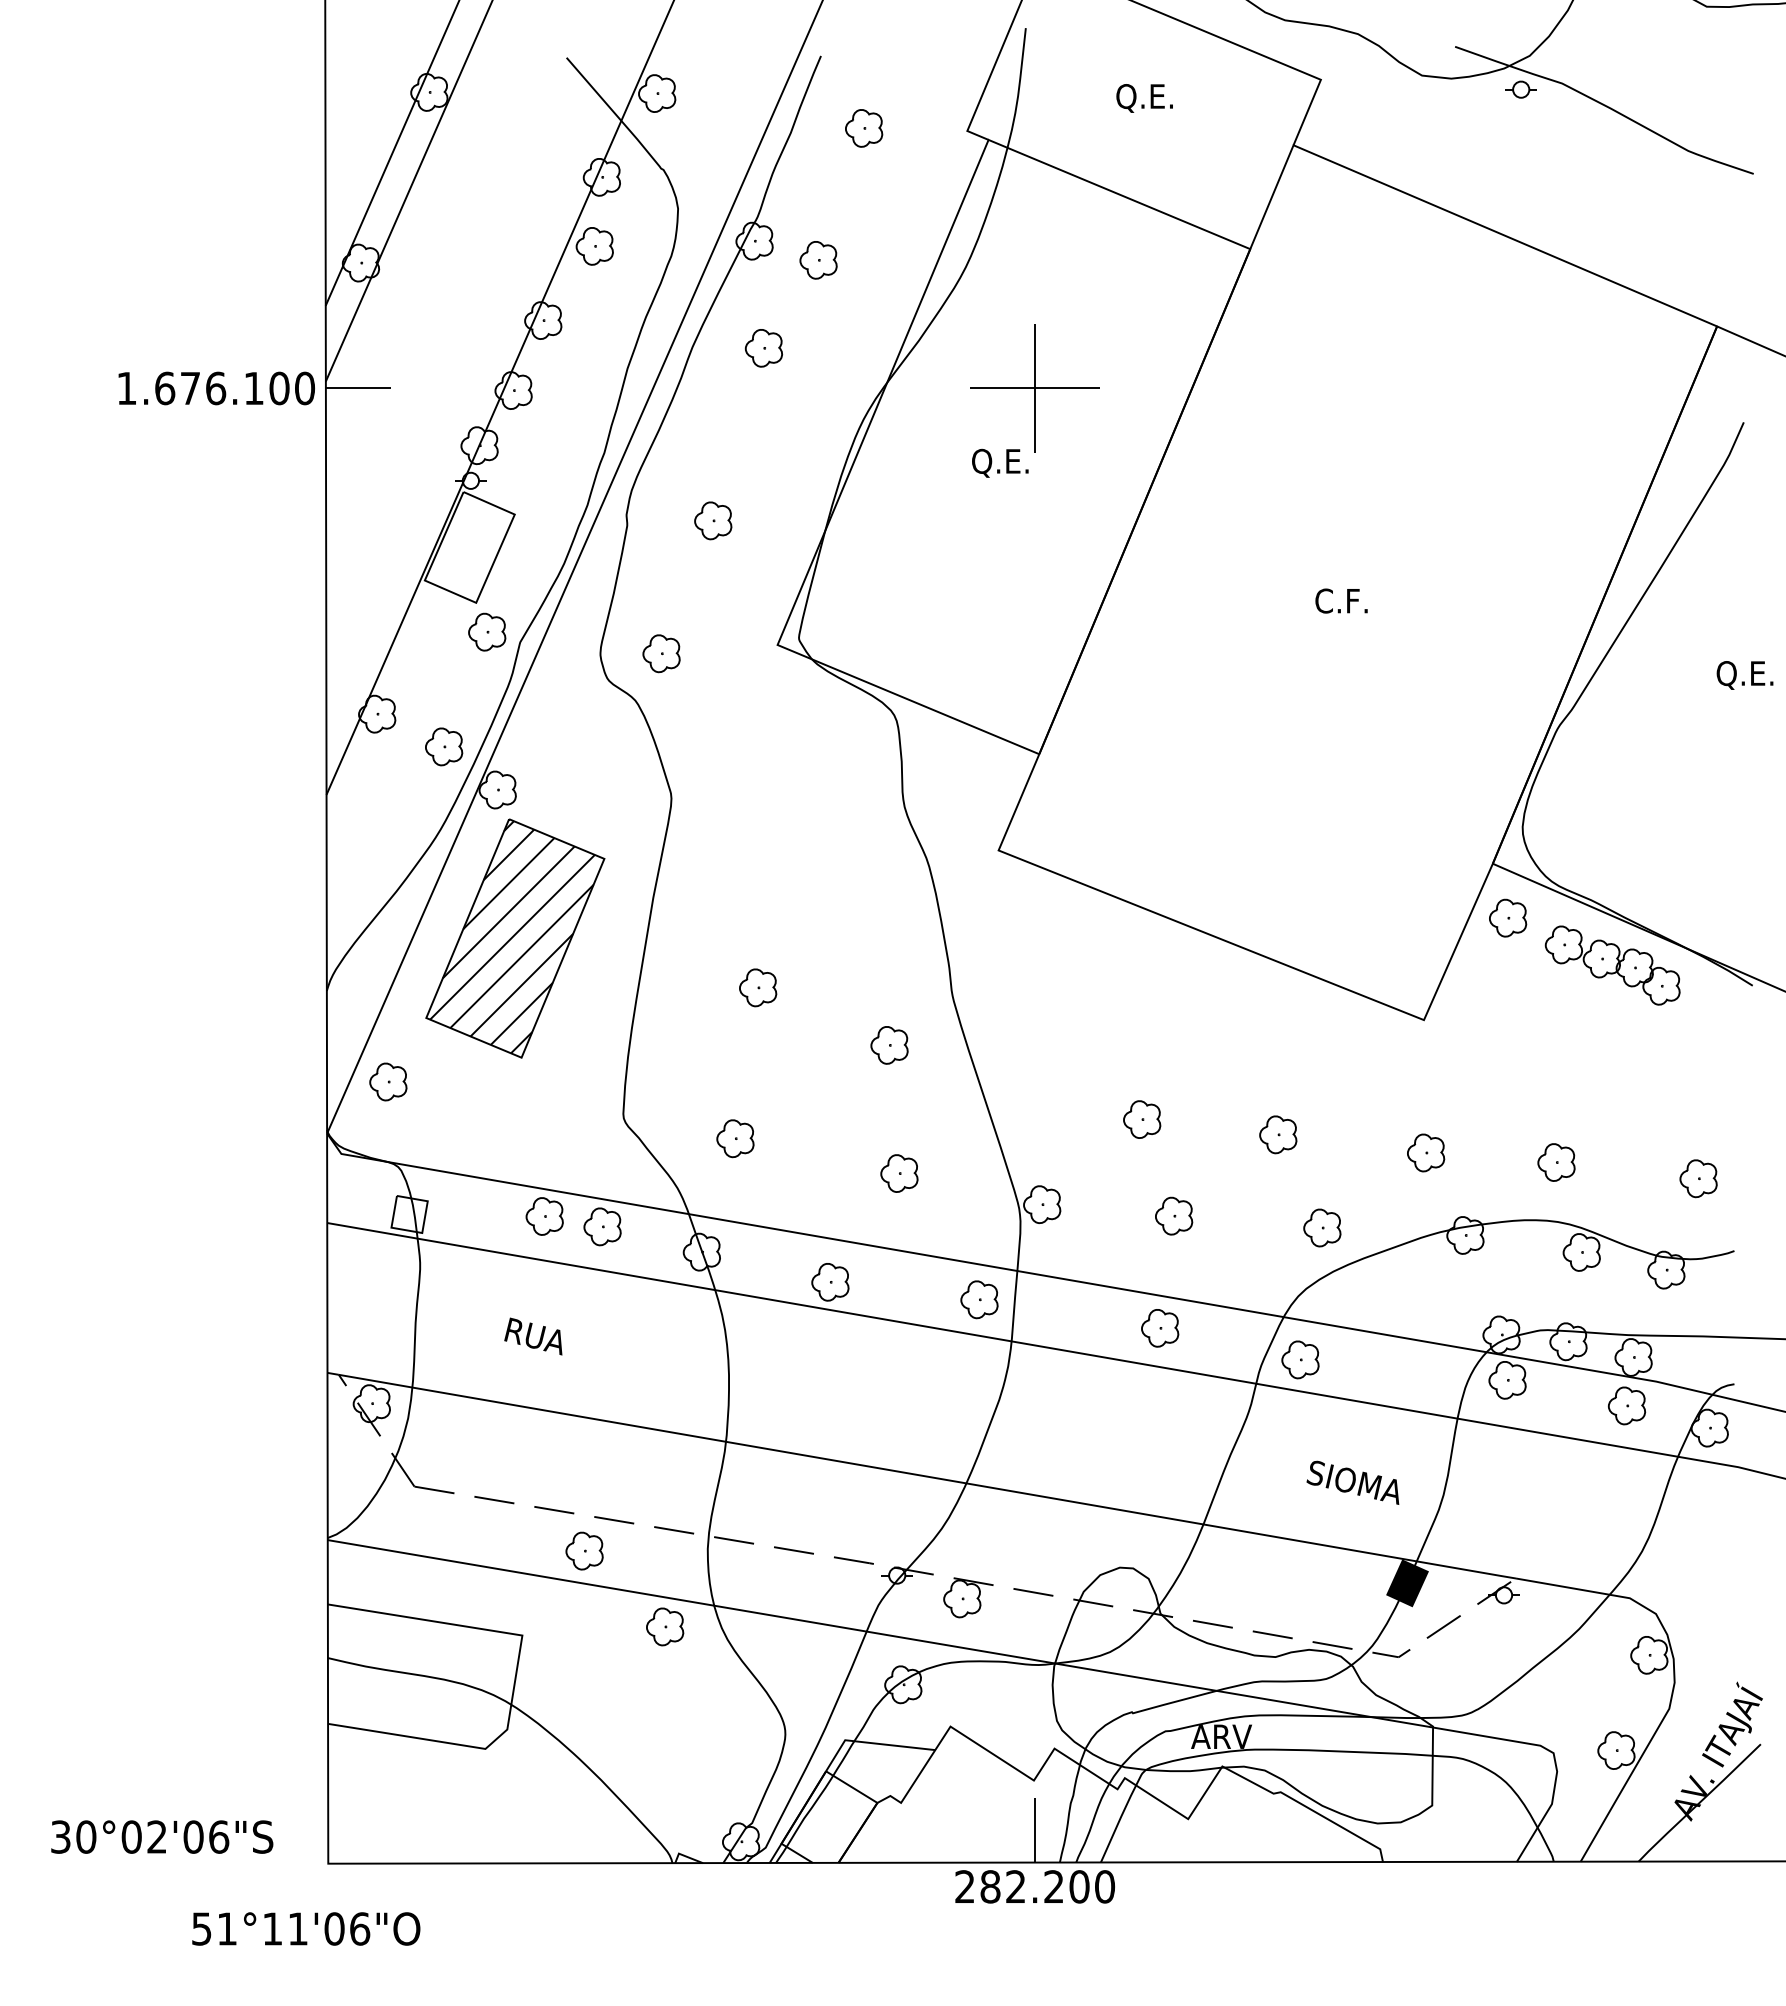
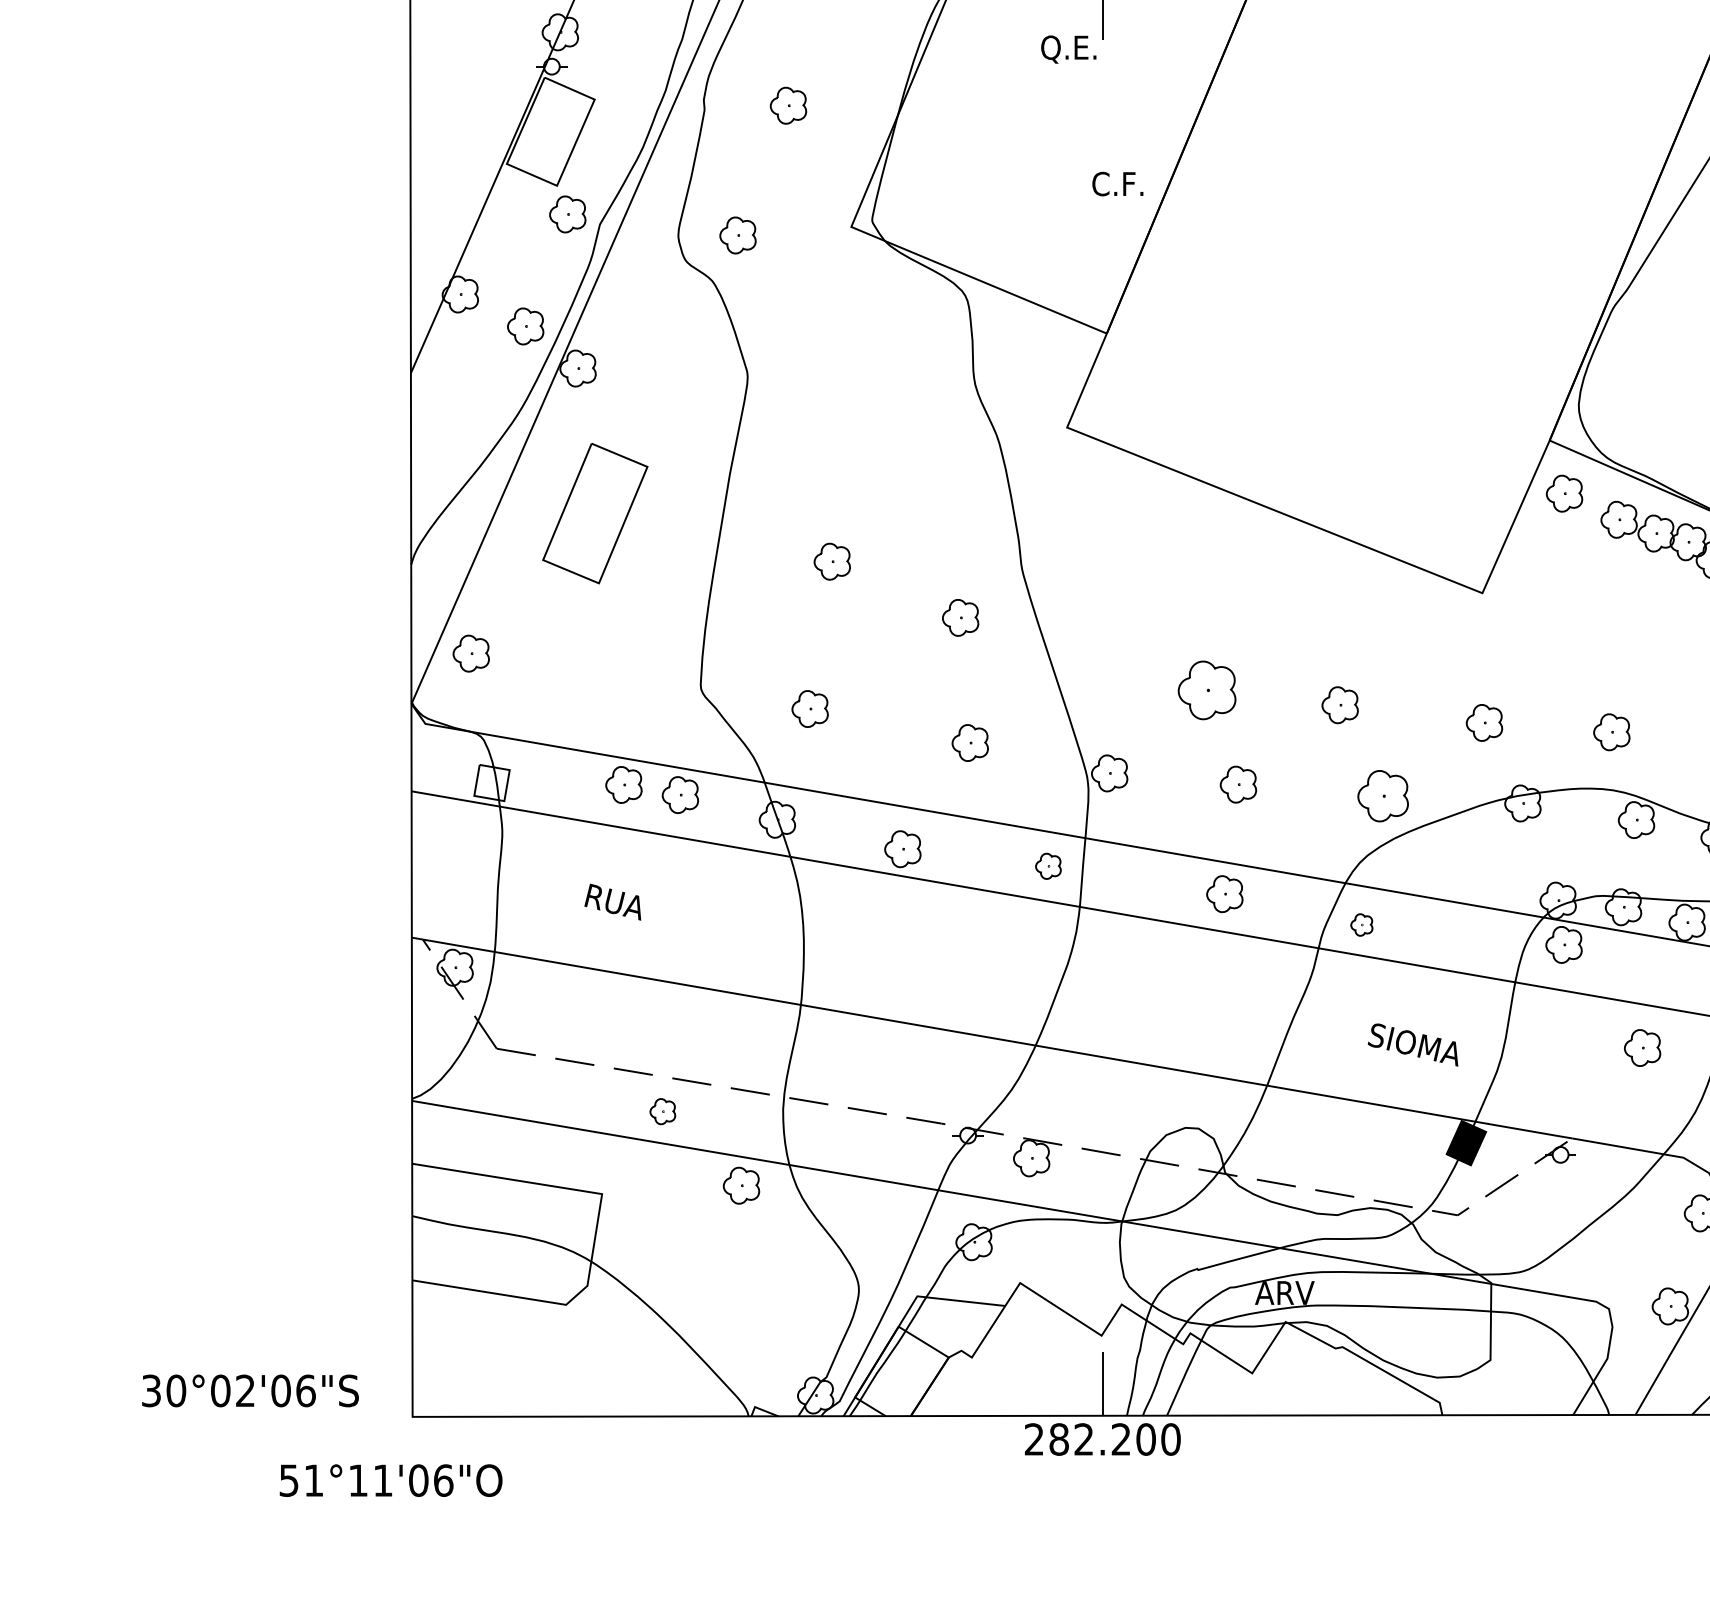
text: (1341, 600) -> (1117, 183), moved
part: (515, 938) -> (595, 513), size x0.6
part: (1142, 1119) -> (1207, 690), size x1.6
part: (1322, 1227) -> (1383, 795), size x1.4
part: (979, 1299) -> (1048, 866), size x0.7
part: (1300, 1359) -> (1361, 924), size x0.6
part: (1626, 1405) -> (1642, 1047), moved
part: (584, 1550) -> (662, 1111), size x0.7

